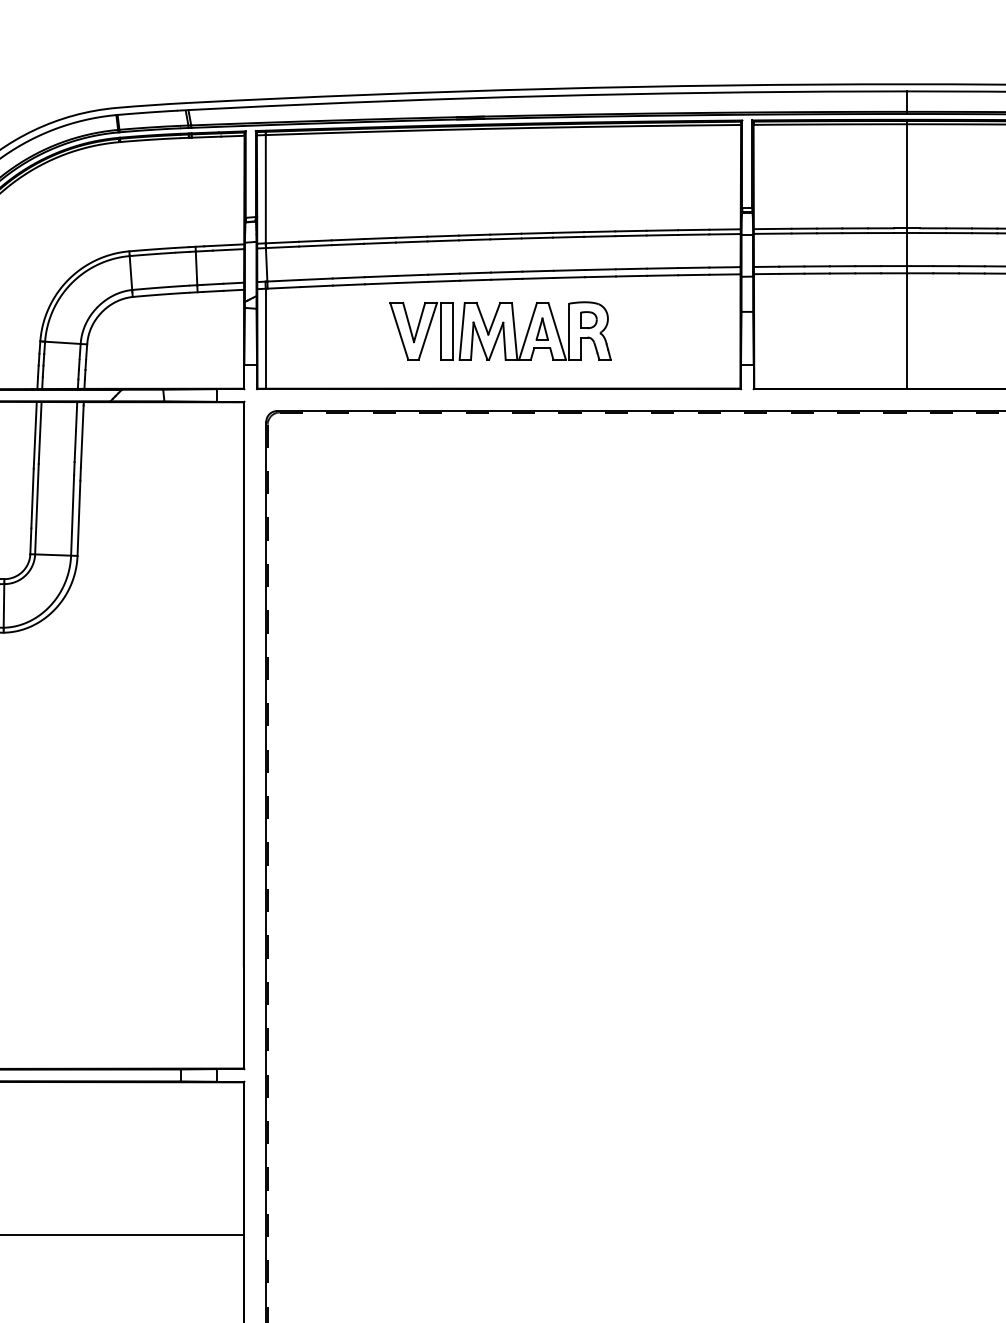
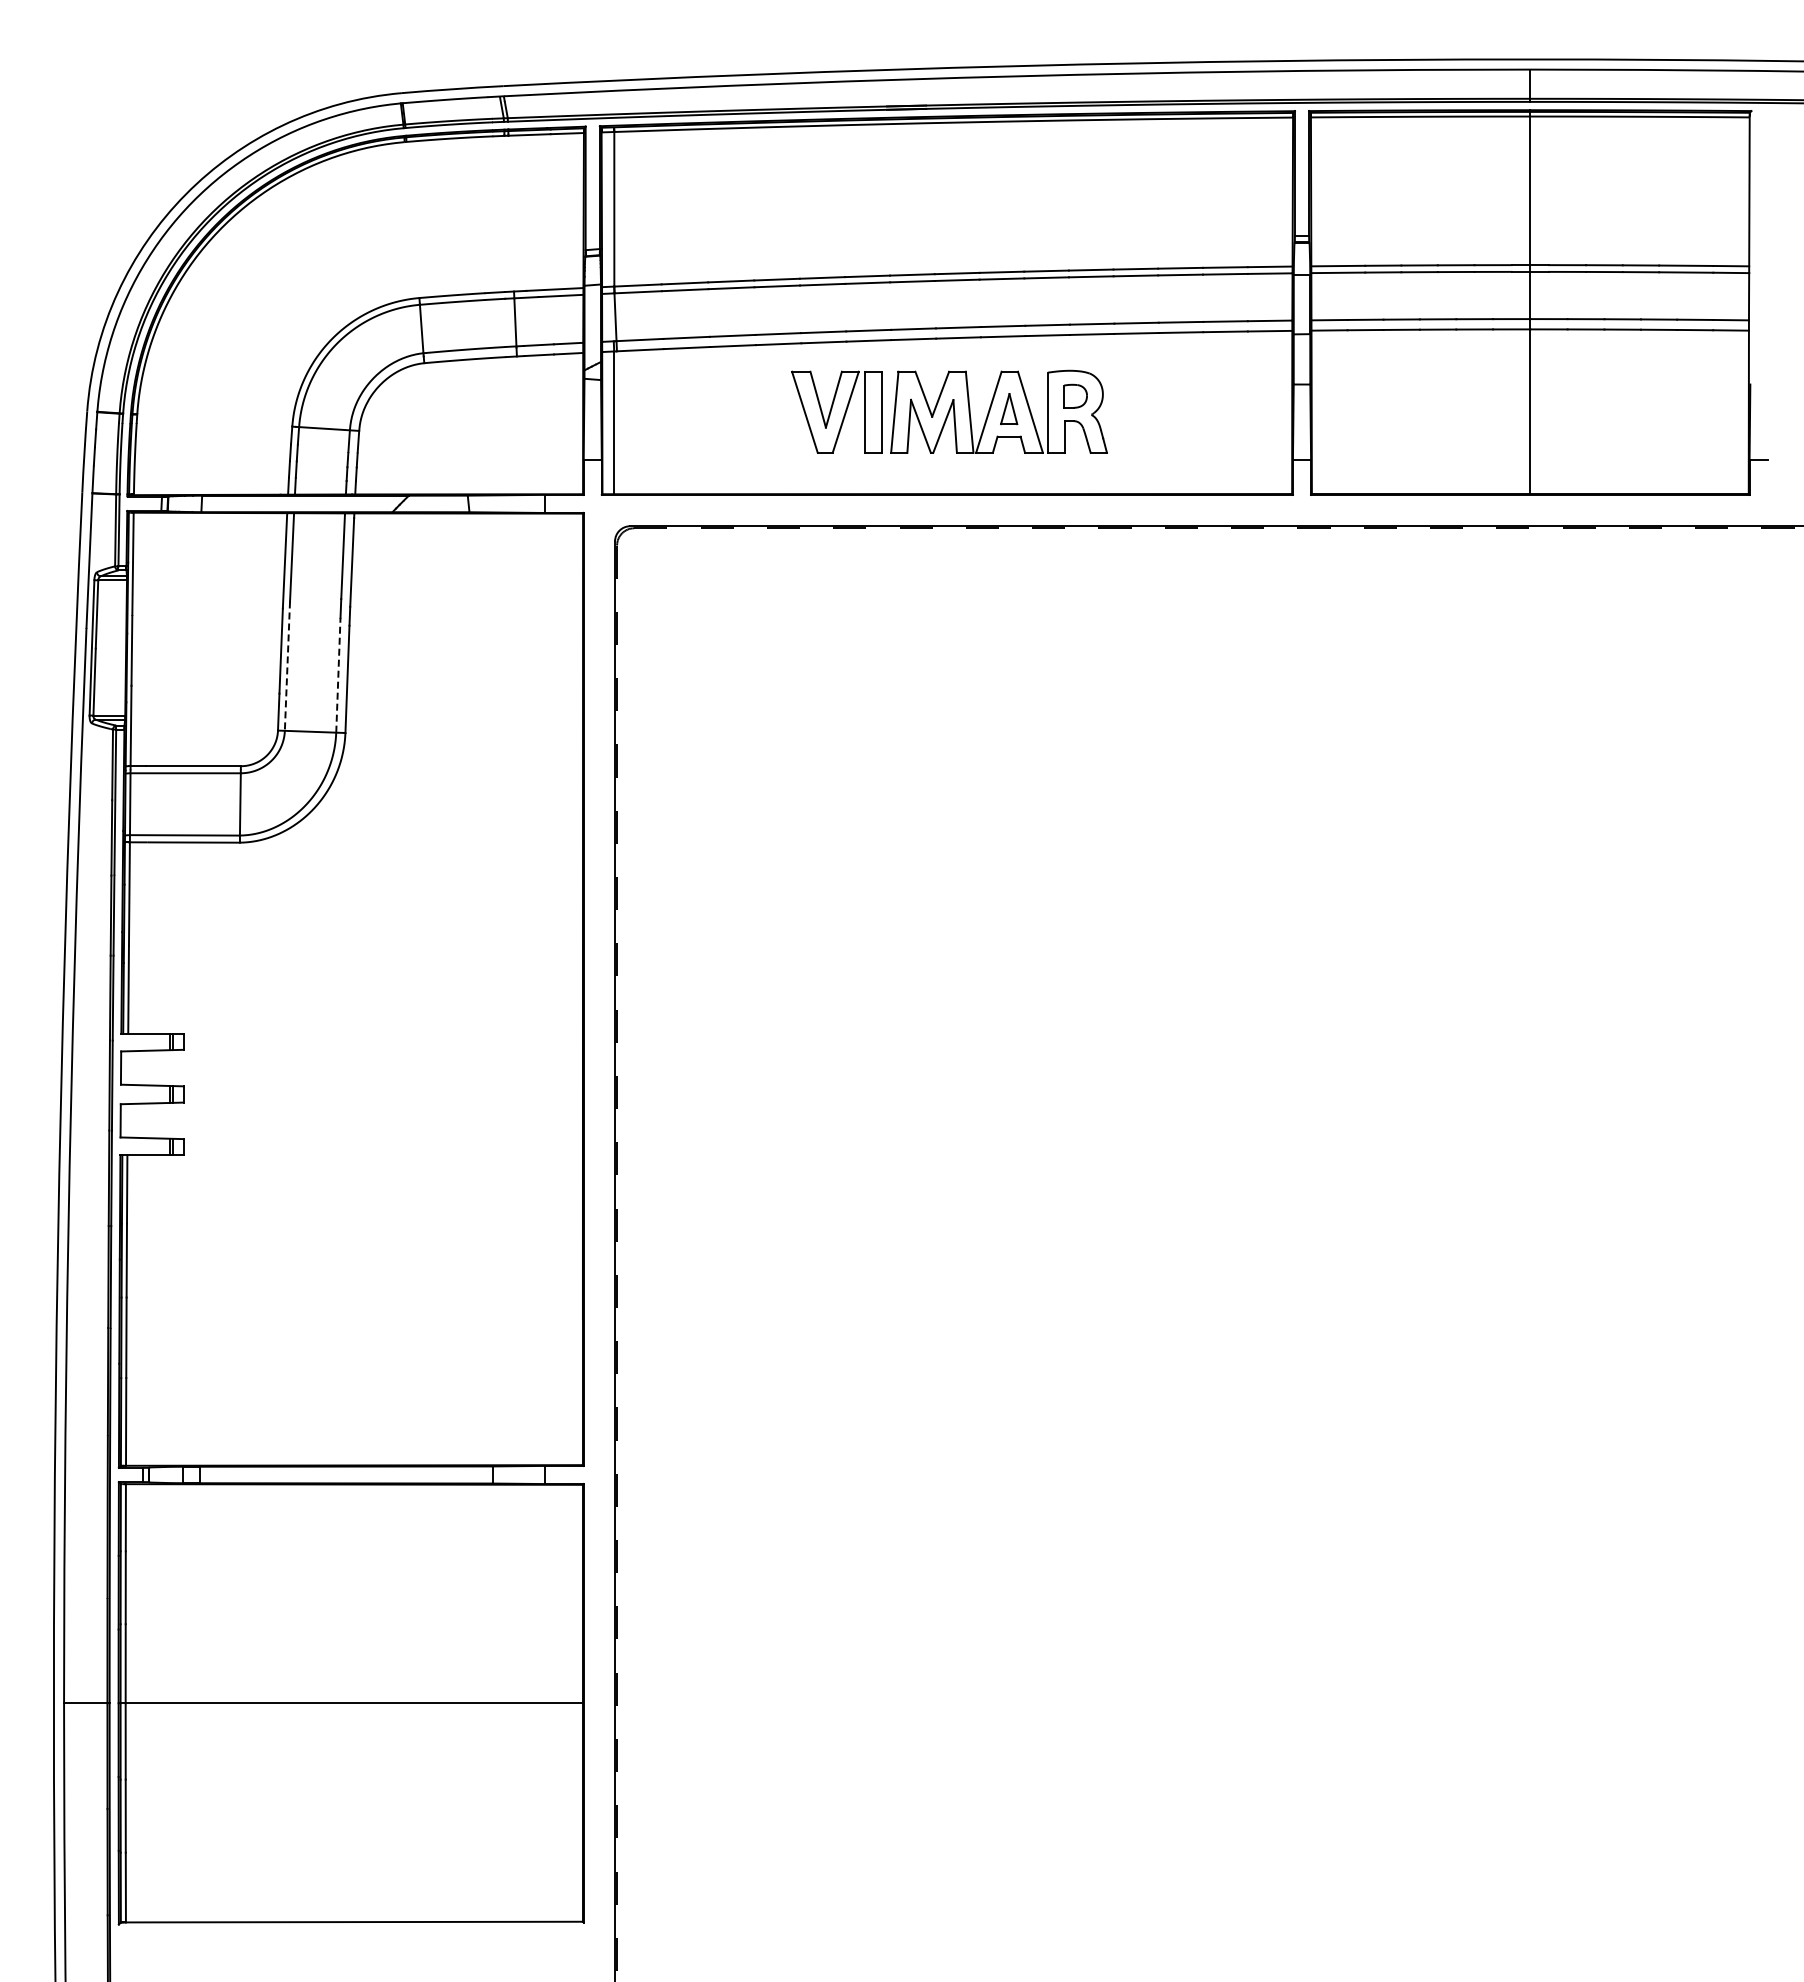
line: (36, 509) -> (287, 666), solid -> dashed
line: (72, 514) -> (338, 674), solid -> dashed

